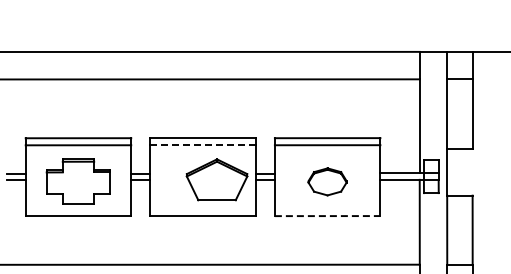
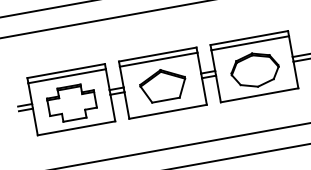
line: (203, 145) -> (159, 59), dashed -> solid
part: (216, 179) -> (162, 84), moved
part: (327, 181) -> (254, 69), size x1.67
line: (327, 216) -> (259, 95), dashed -> solid

